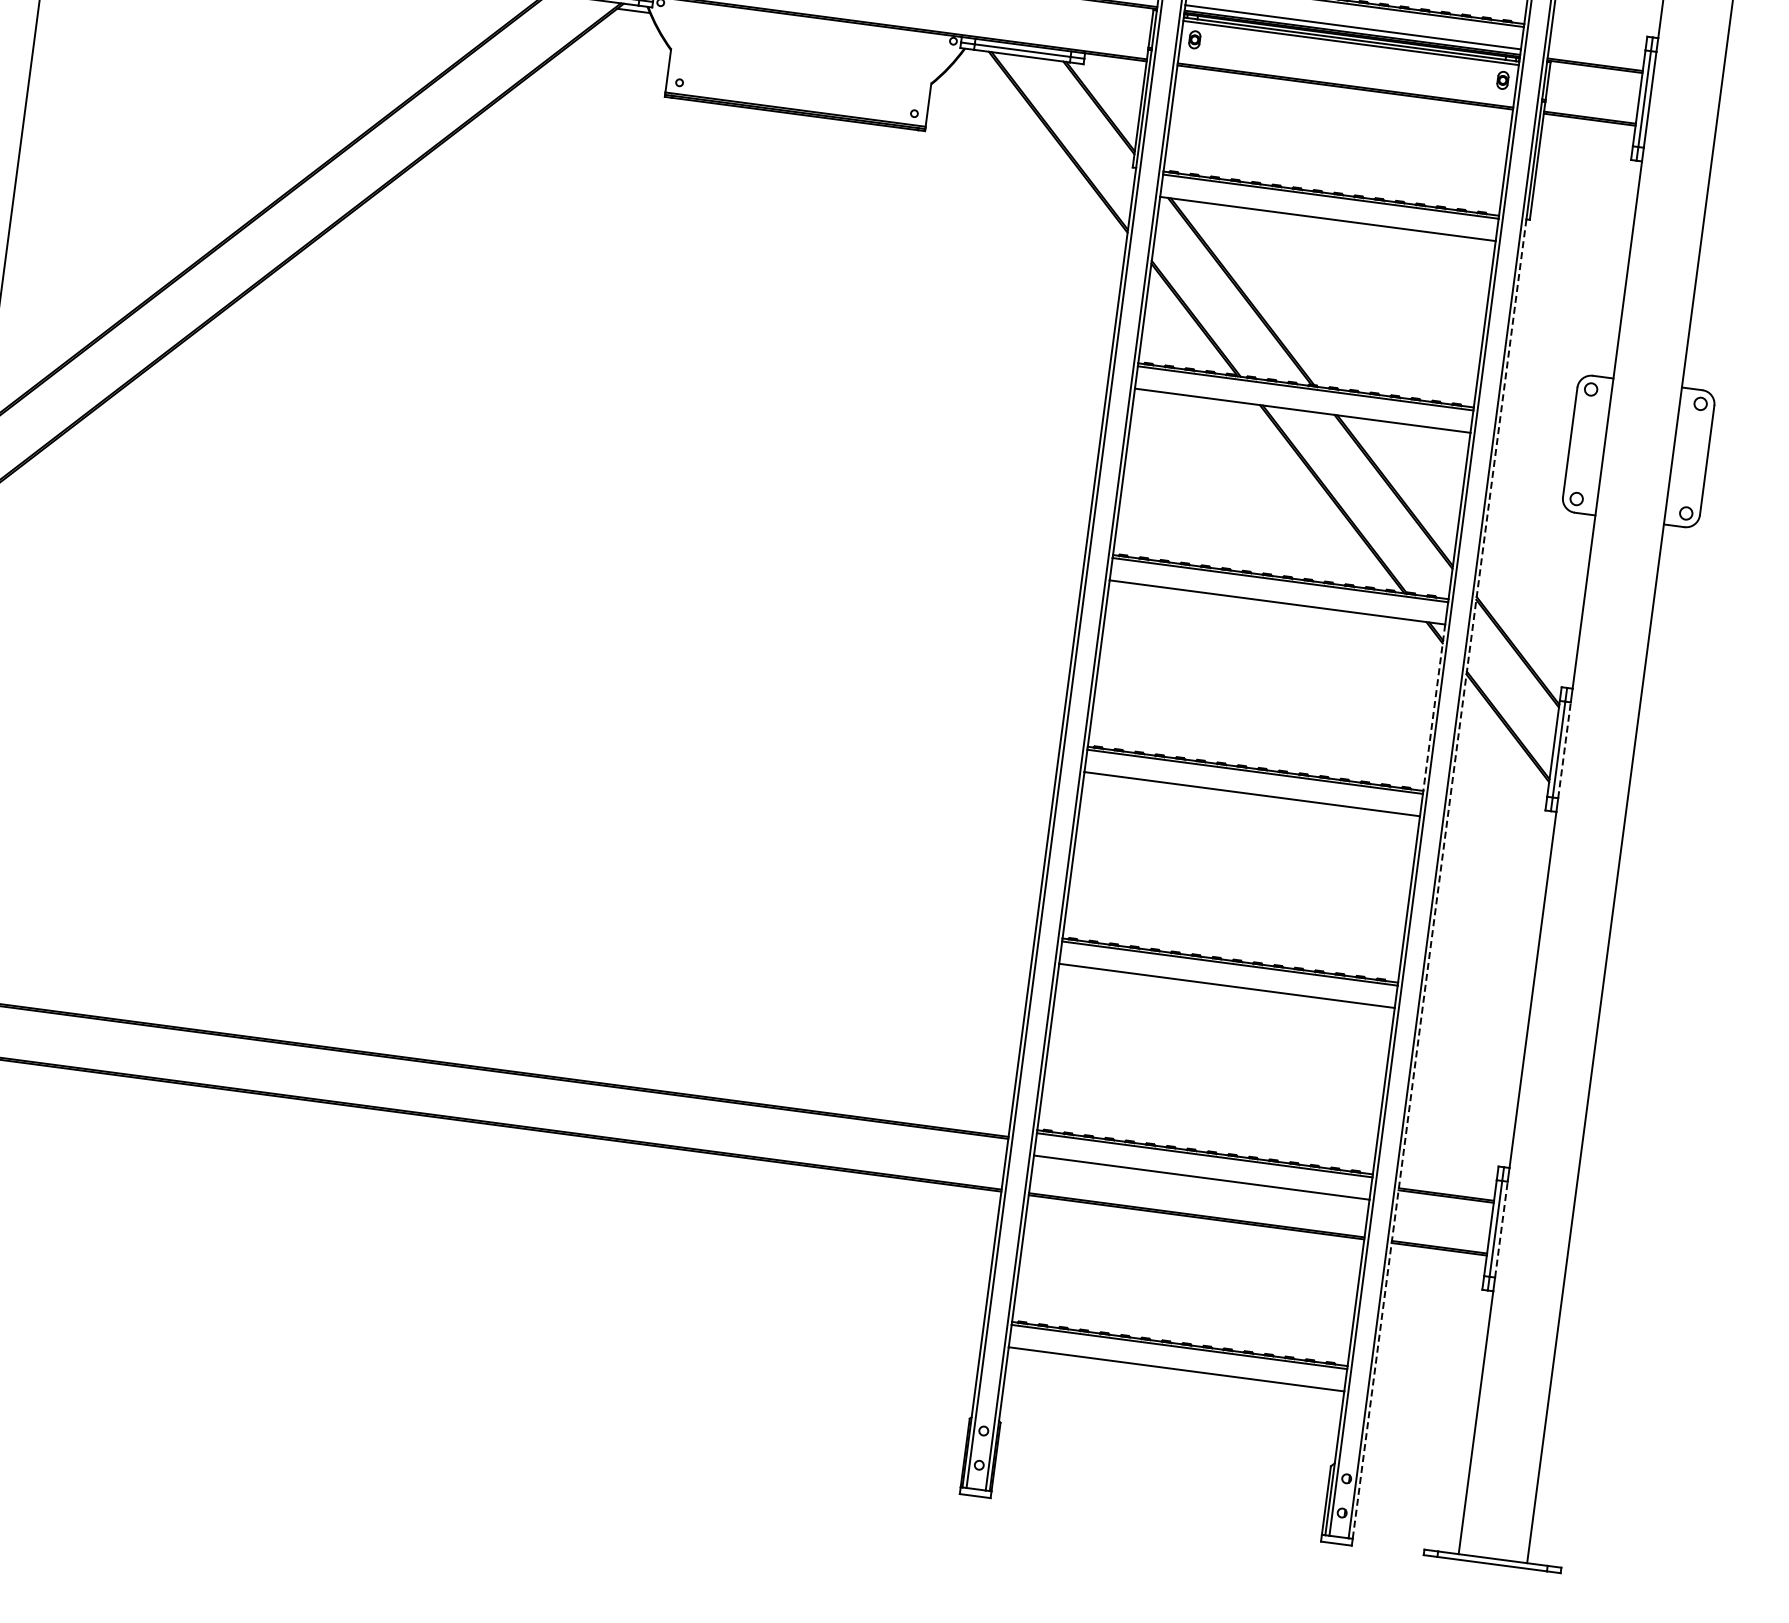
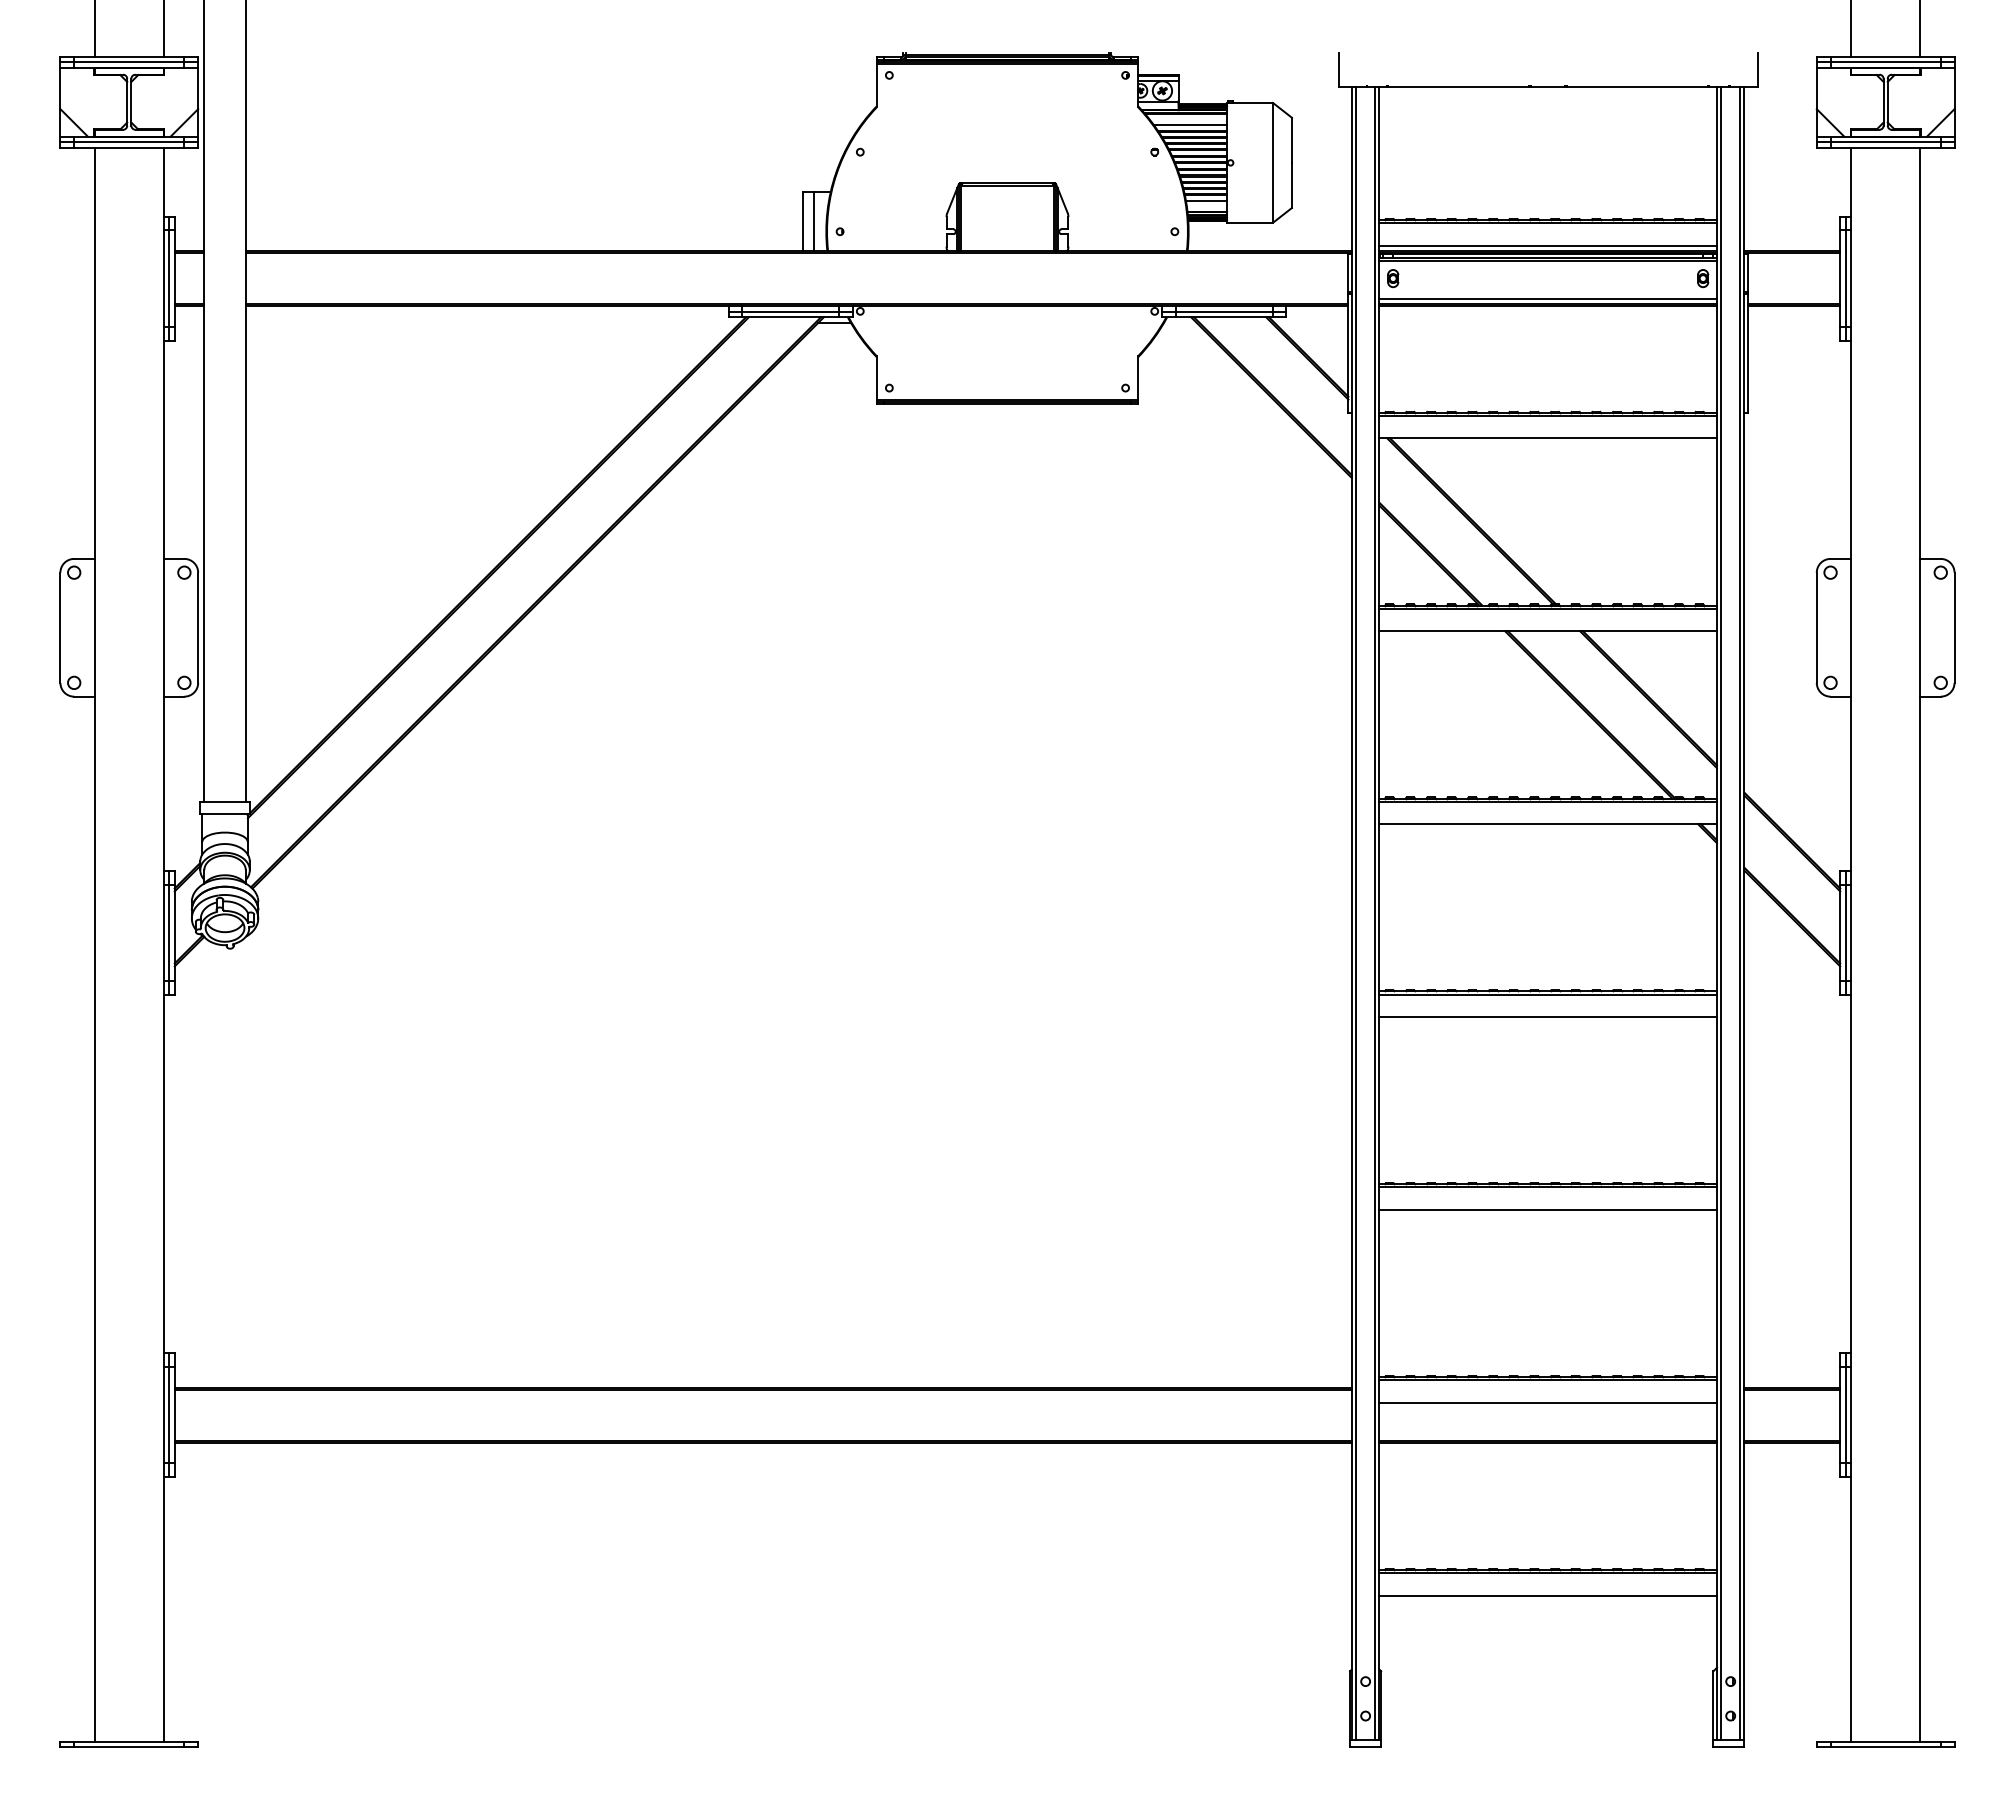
line: (1345, 80) -> (1547, 299), added
line: (1433, 707) -> (1716, 907), dashed -> solid
line: (1564, 749) -> (1851, 932), dashed -> solid
line: (1439, 879) -> (1744, 1076), dashed -> solid
line: (1501, 1229) -> (1851, 1414), dashed -> solid

